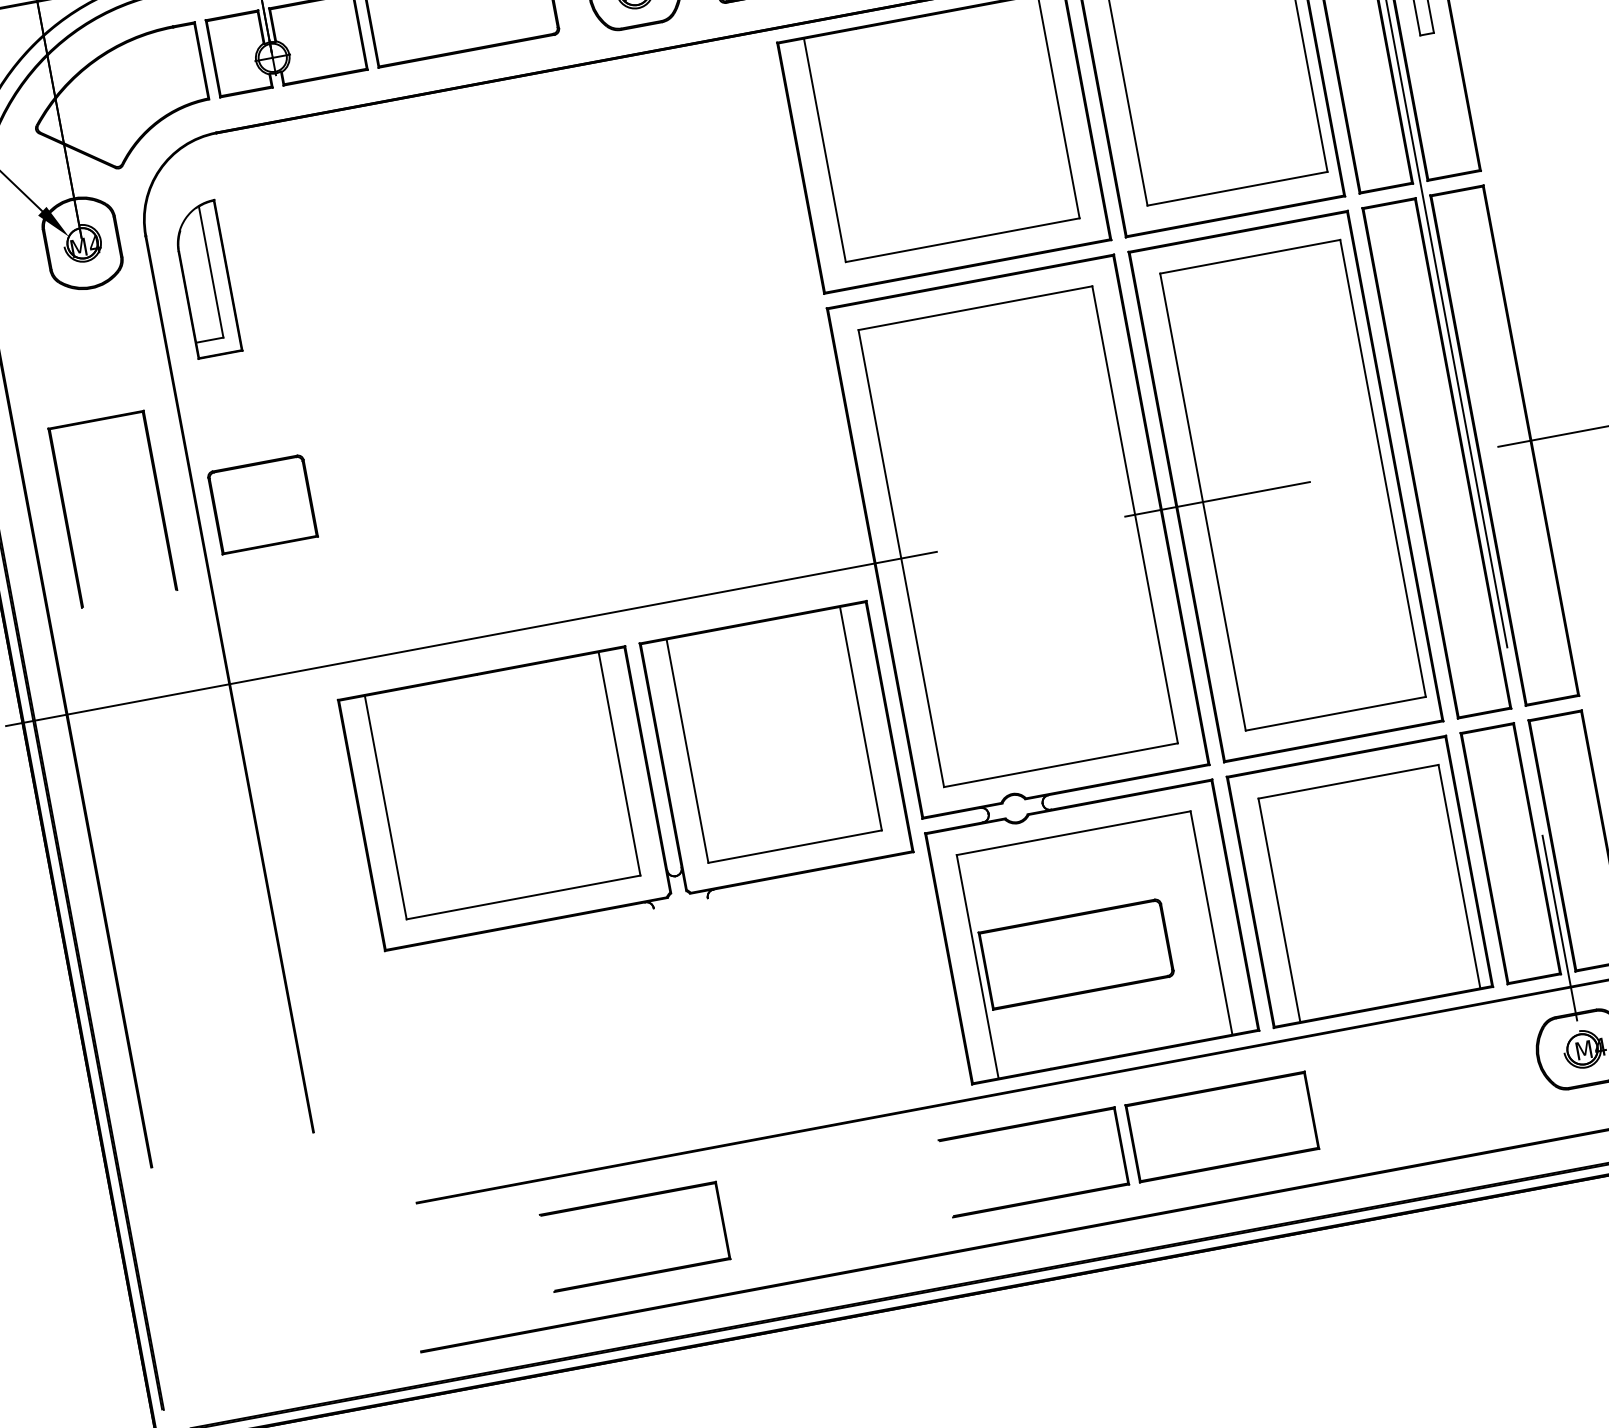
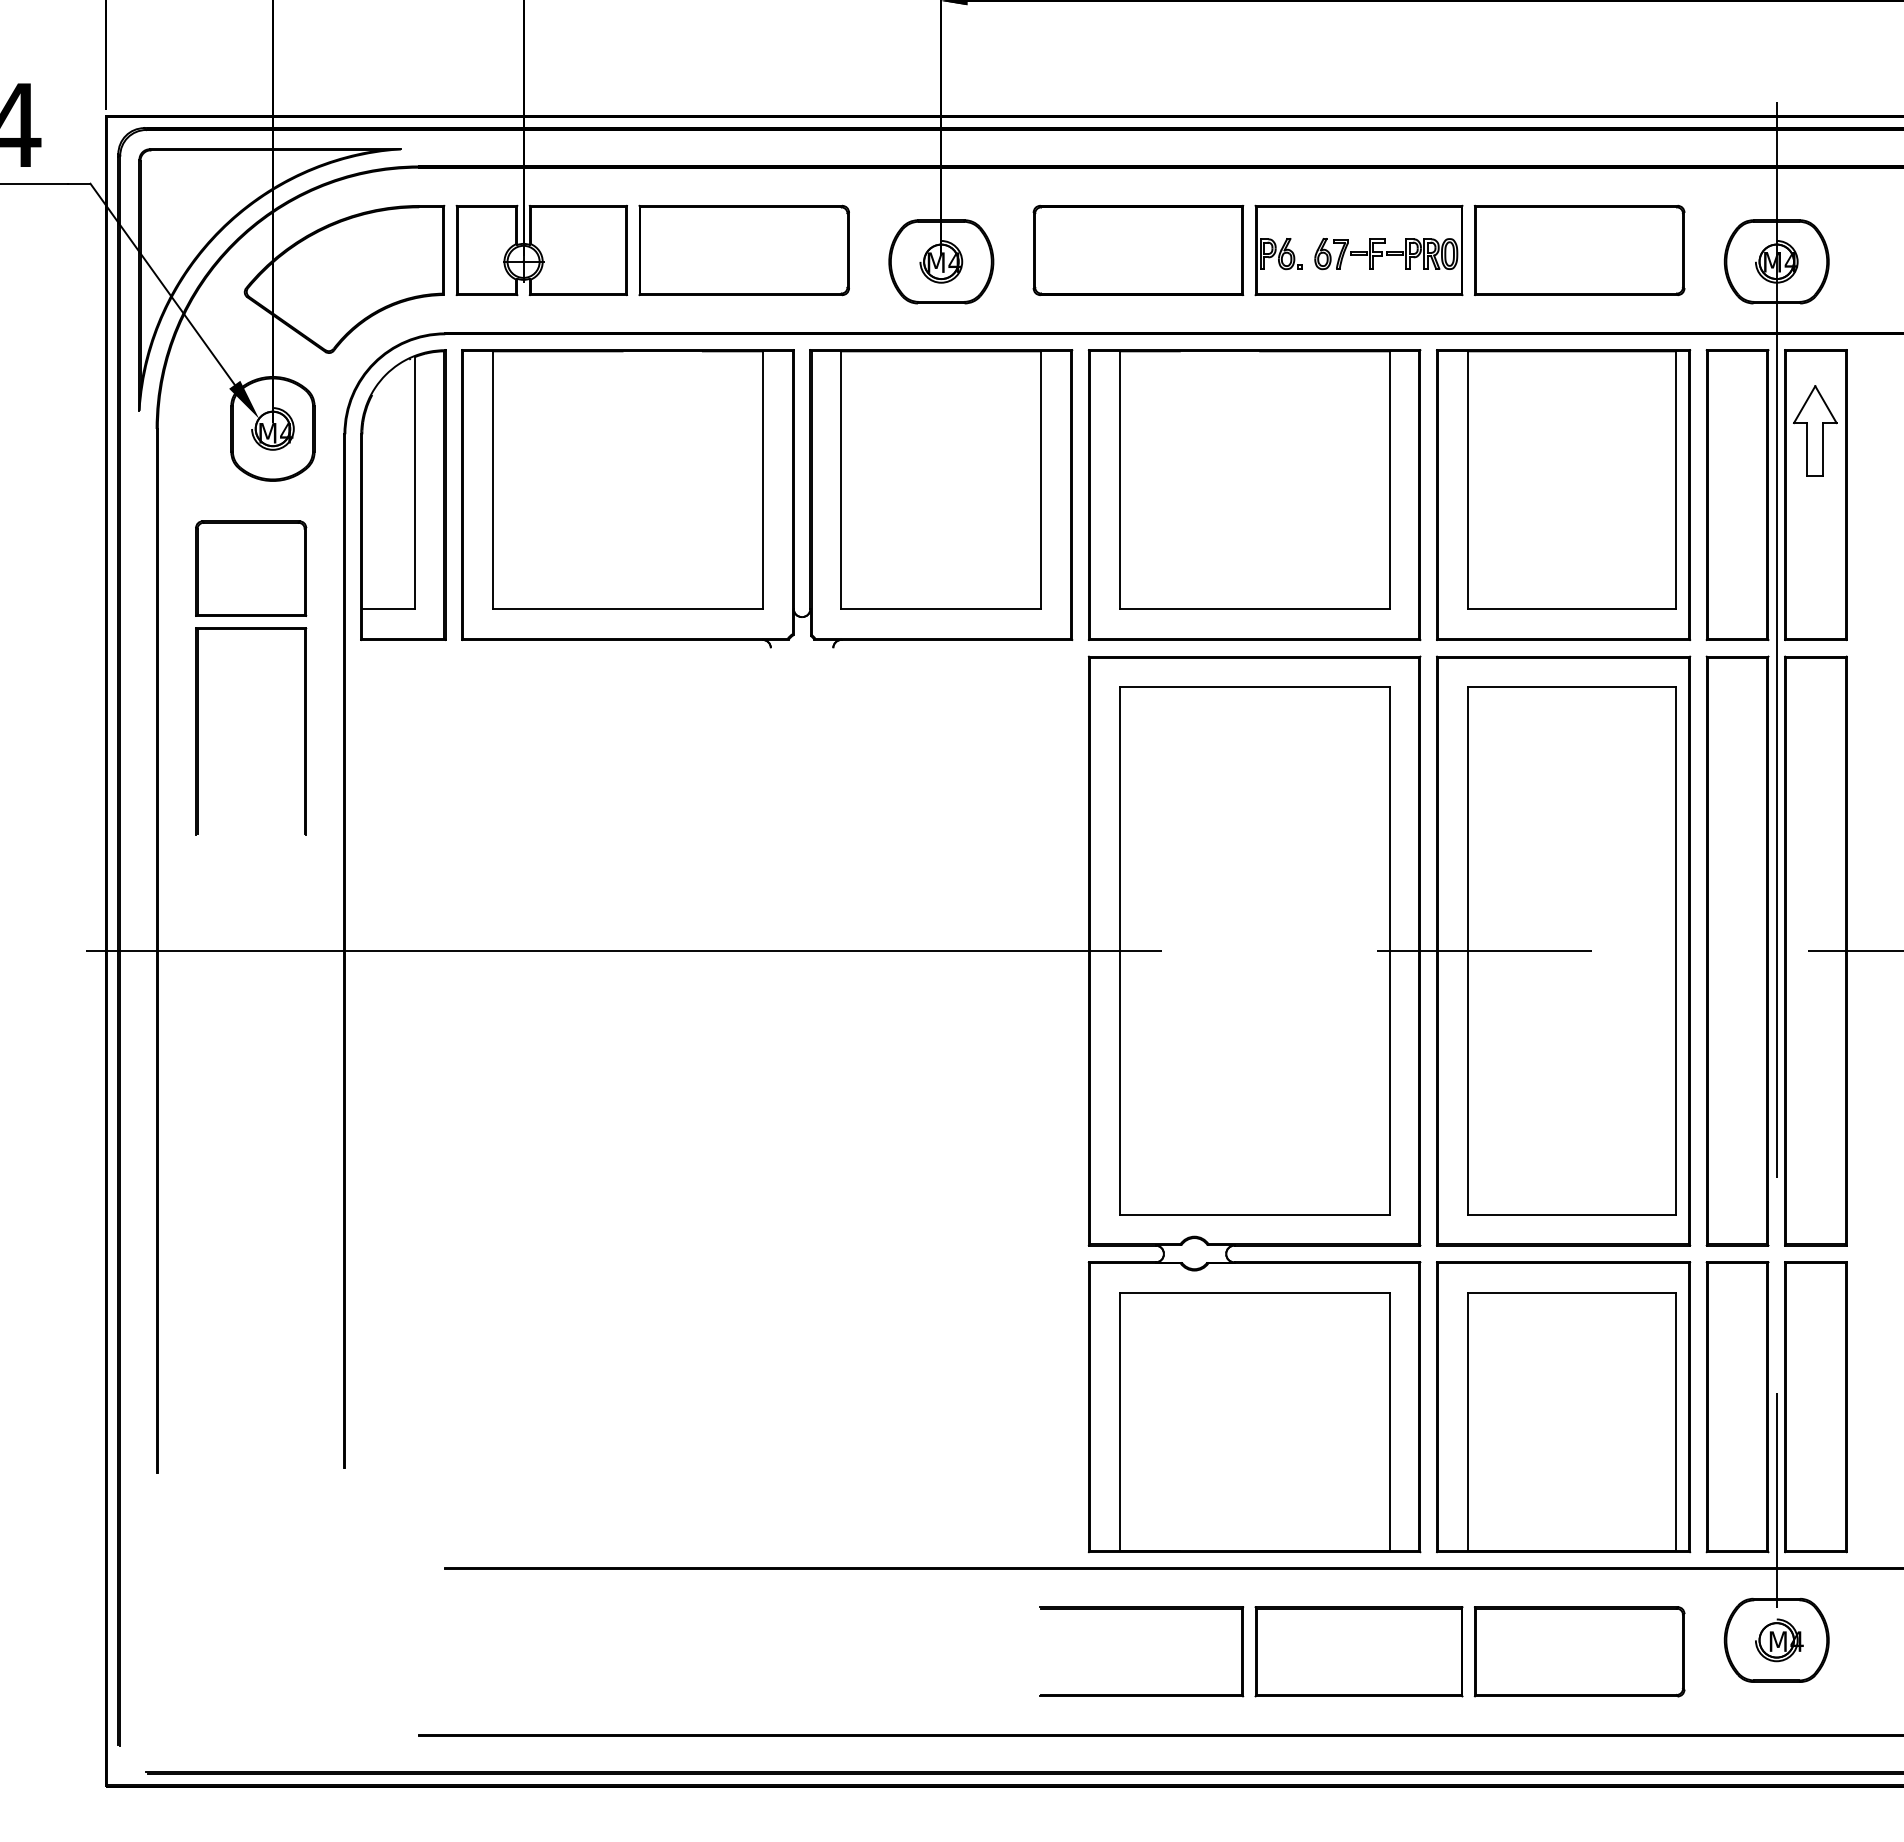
part: (206, 278) -> (403, 494), size x1.67
part: (262, 504) -> (251, 568), moved
part: (626, 778) -> (767, 498), moved
part: (1076, 954) -> (1579, 1651), moved
part: (628, 1200) -> (681, 1609), removed

